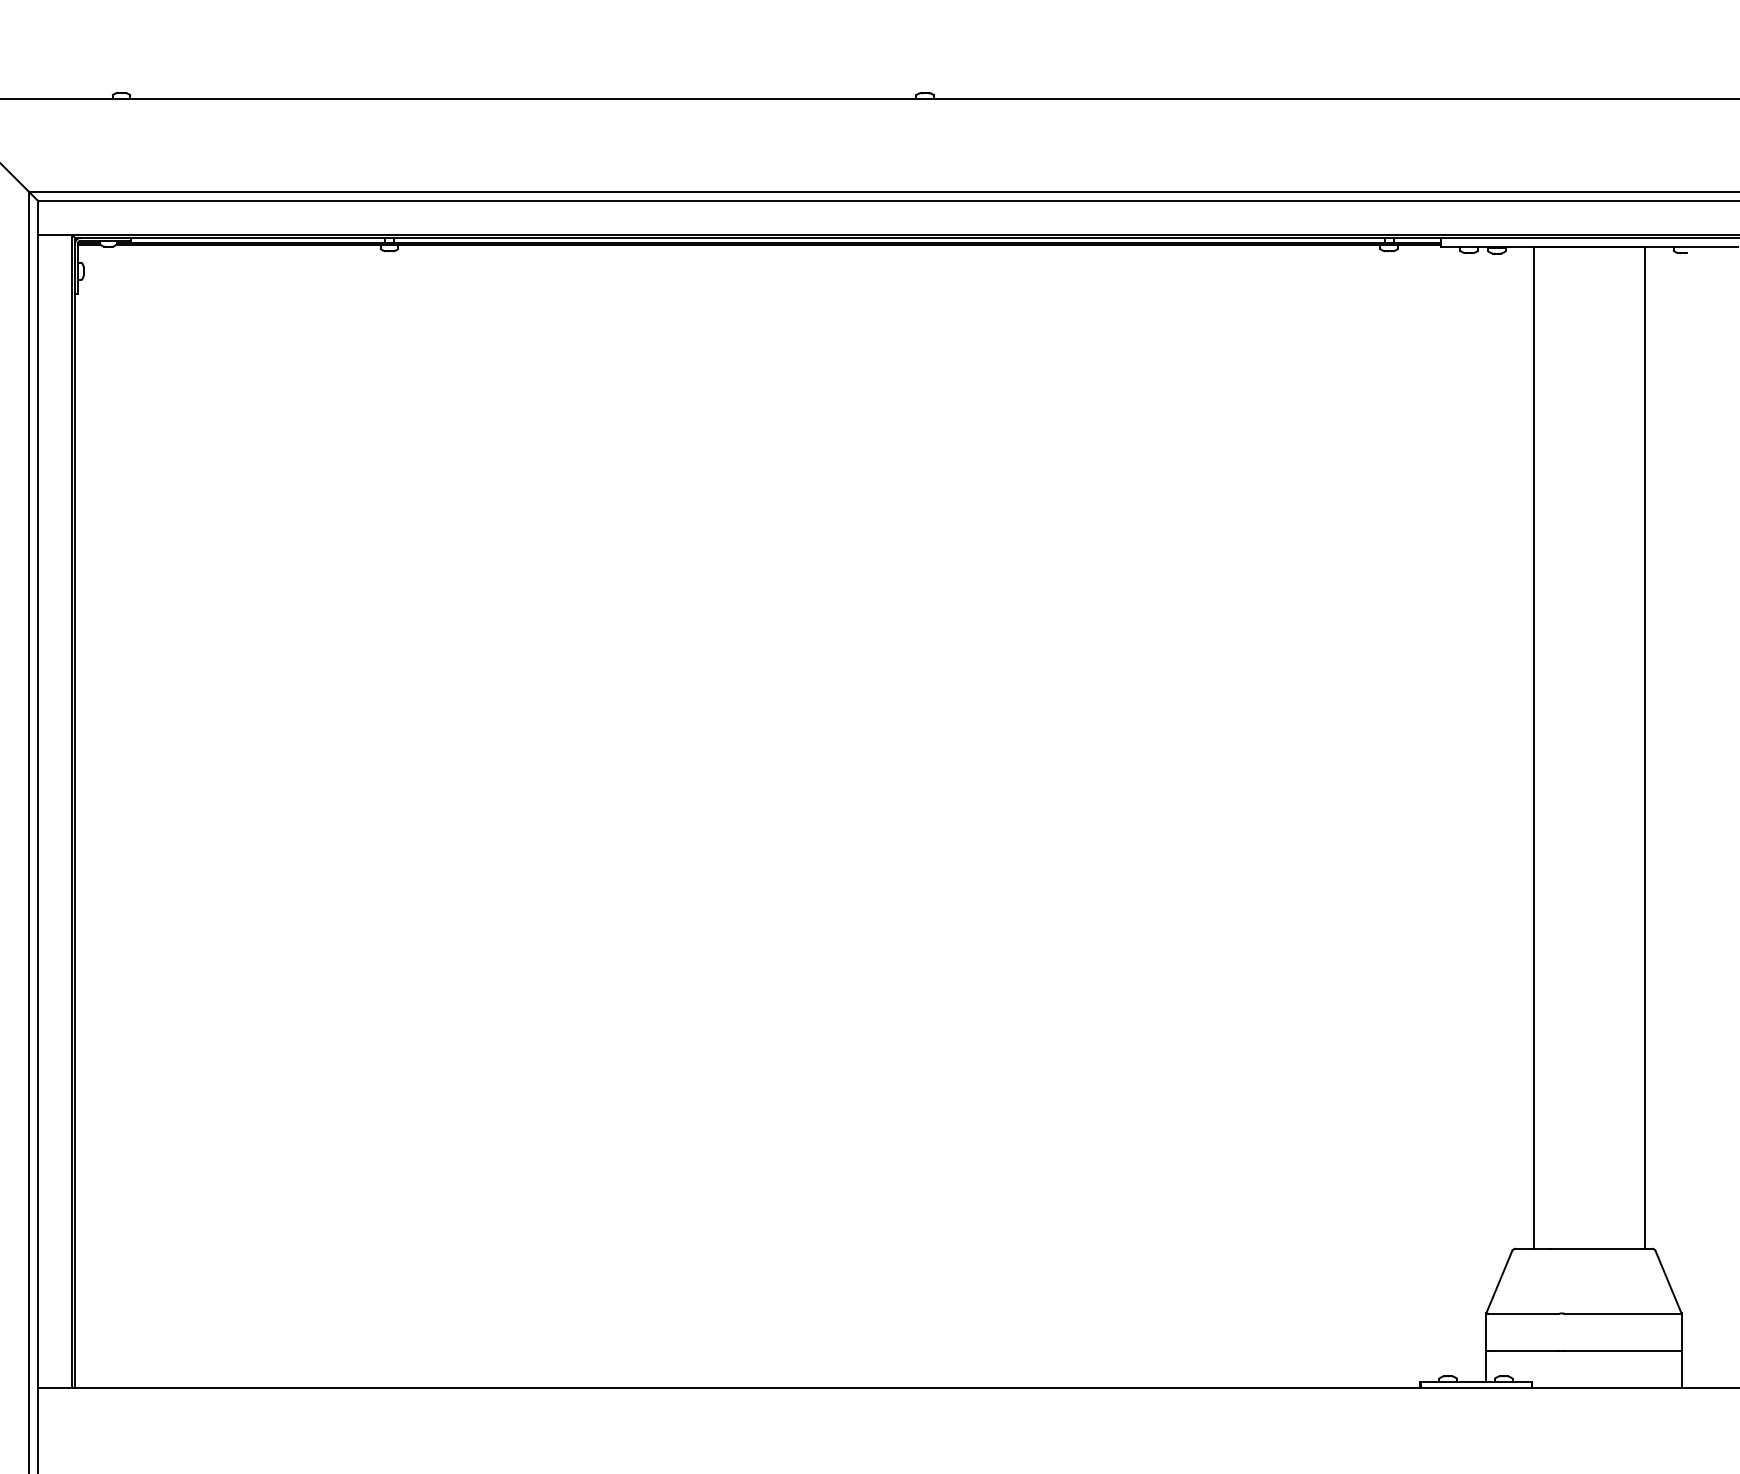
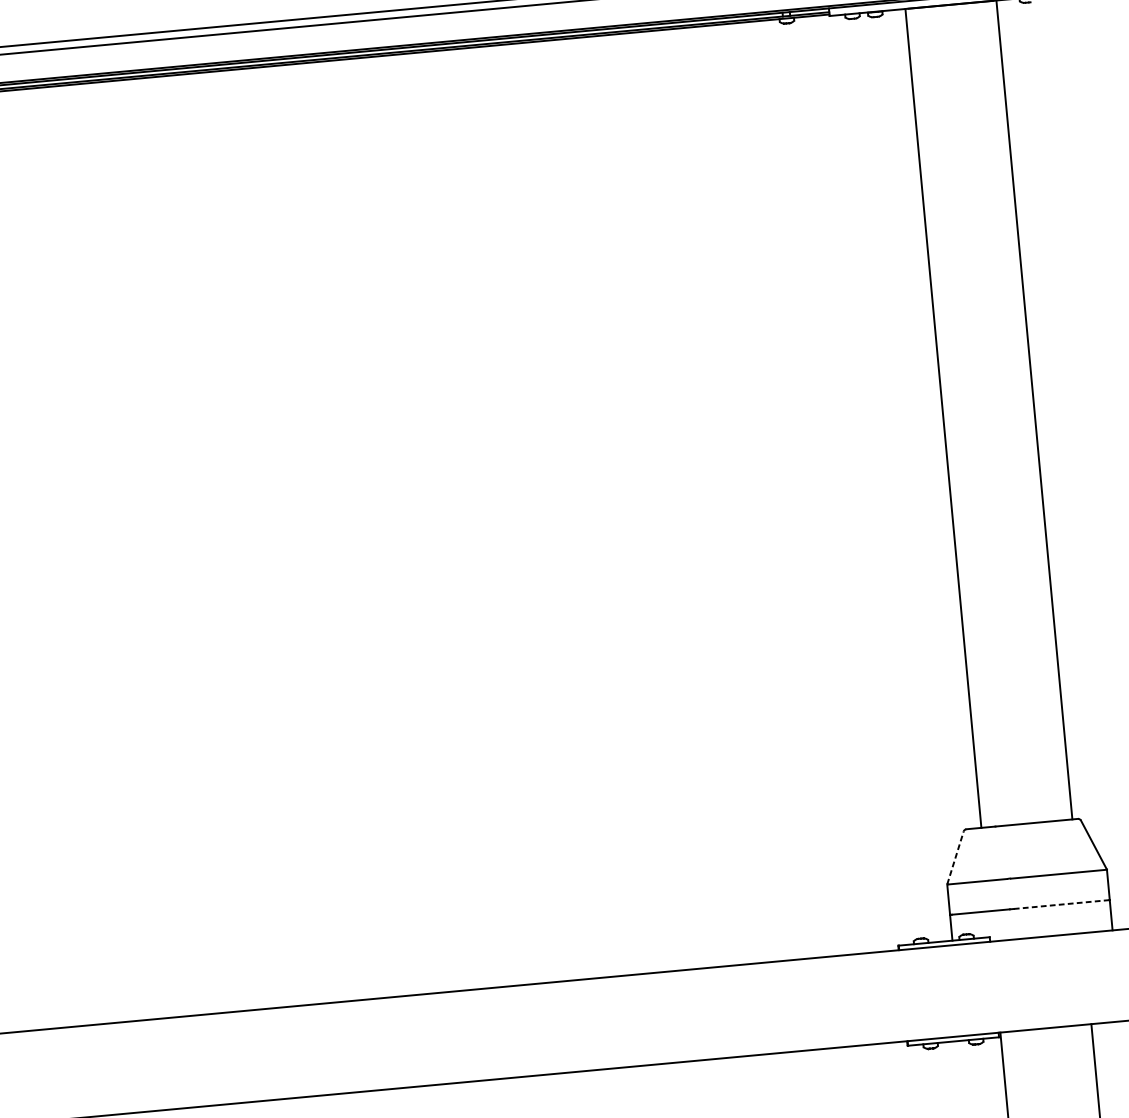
line: (1499, 1282) -> (955, 858), solid -> dashed
line: (1622, 1350) -> (1061, 904), solid -> dashed

